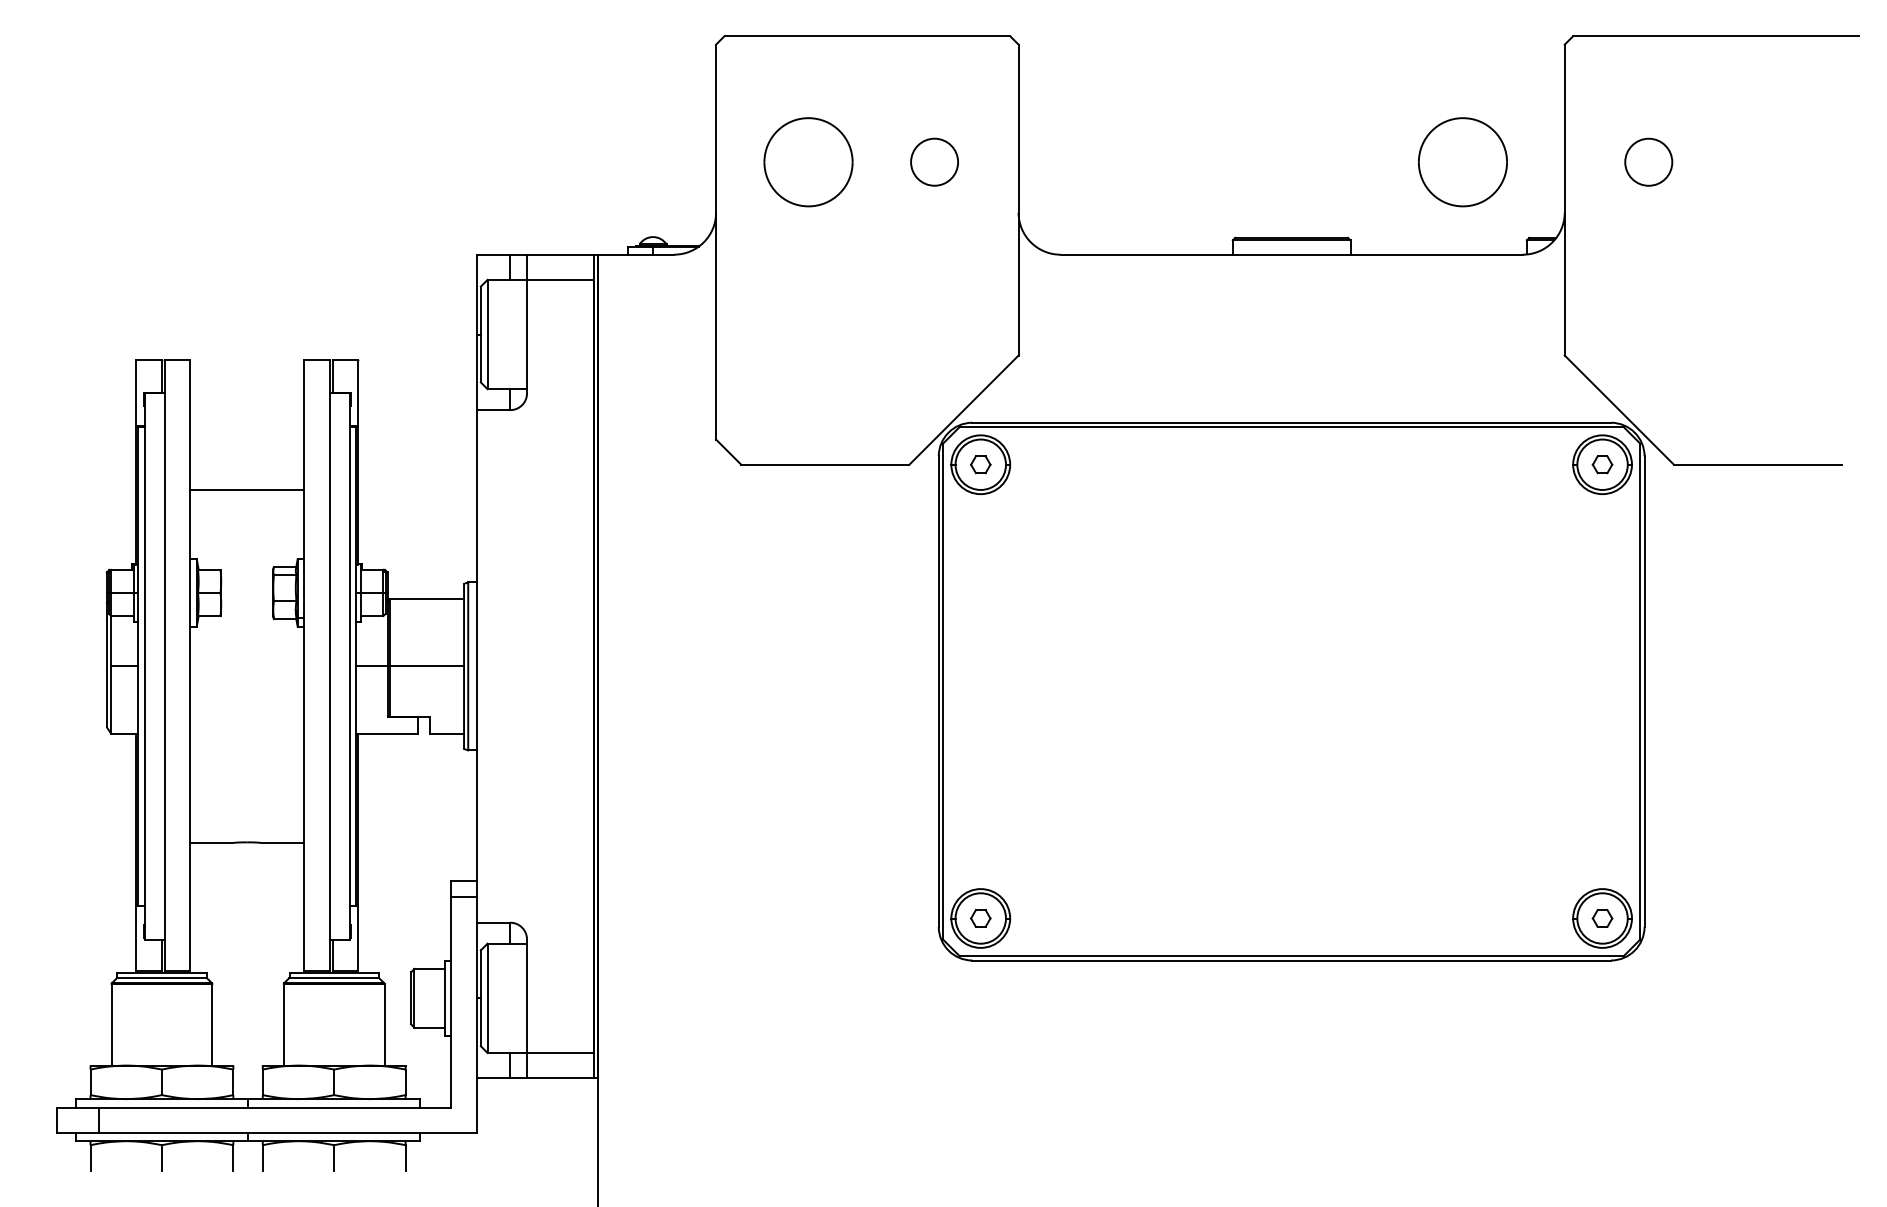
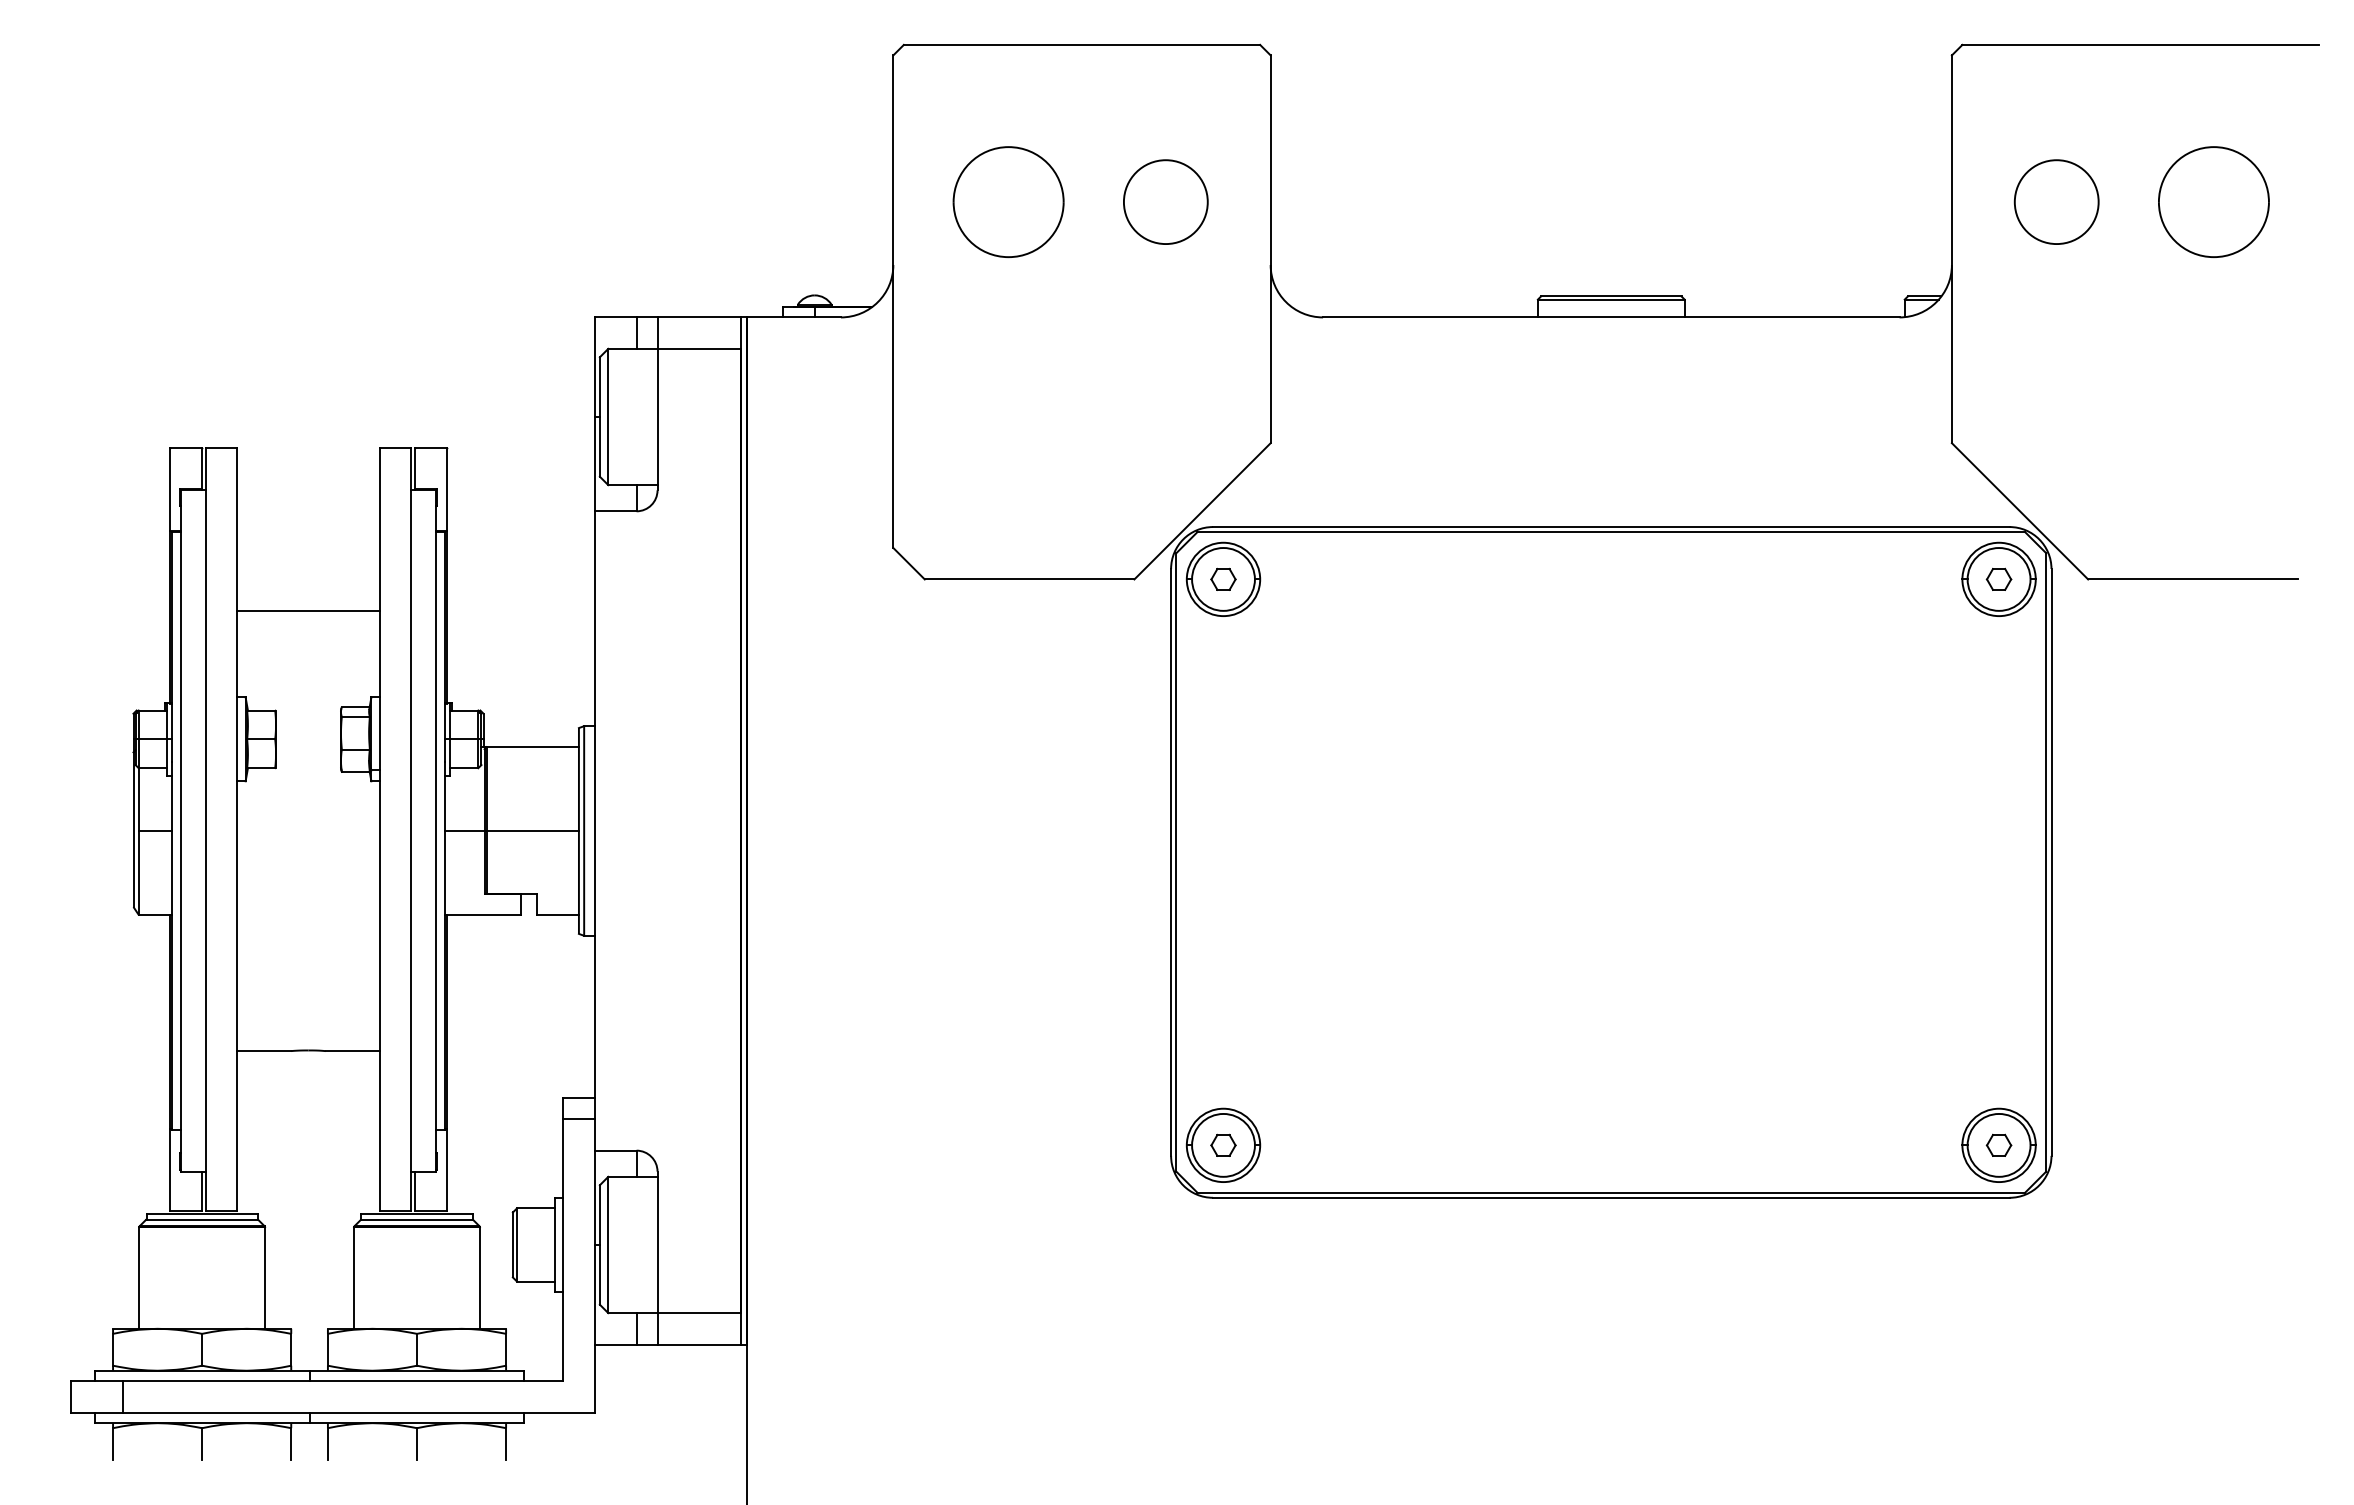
circle: (934, 161) -> (1165, 201), size x1.43
part: (1462, 161) -> (2213, 201), moved
circle: (1648, 162) -> (2056, 202), size x1.43

